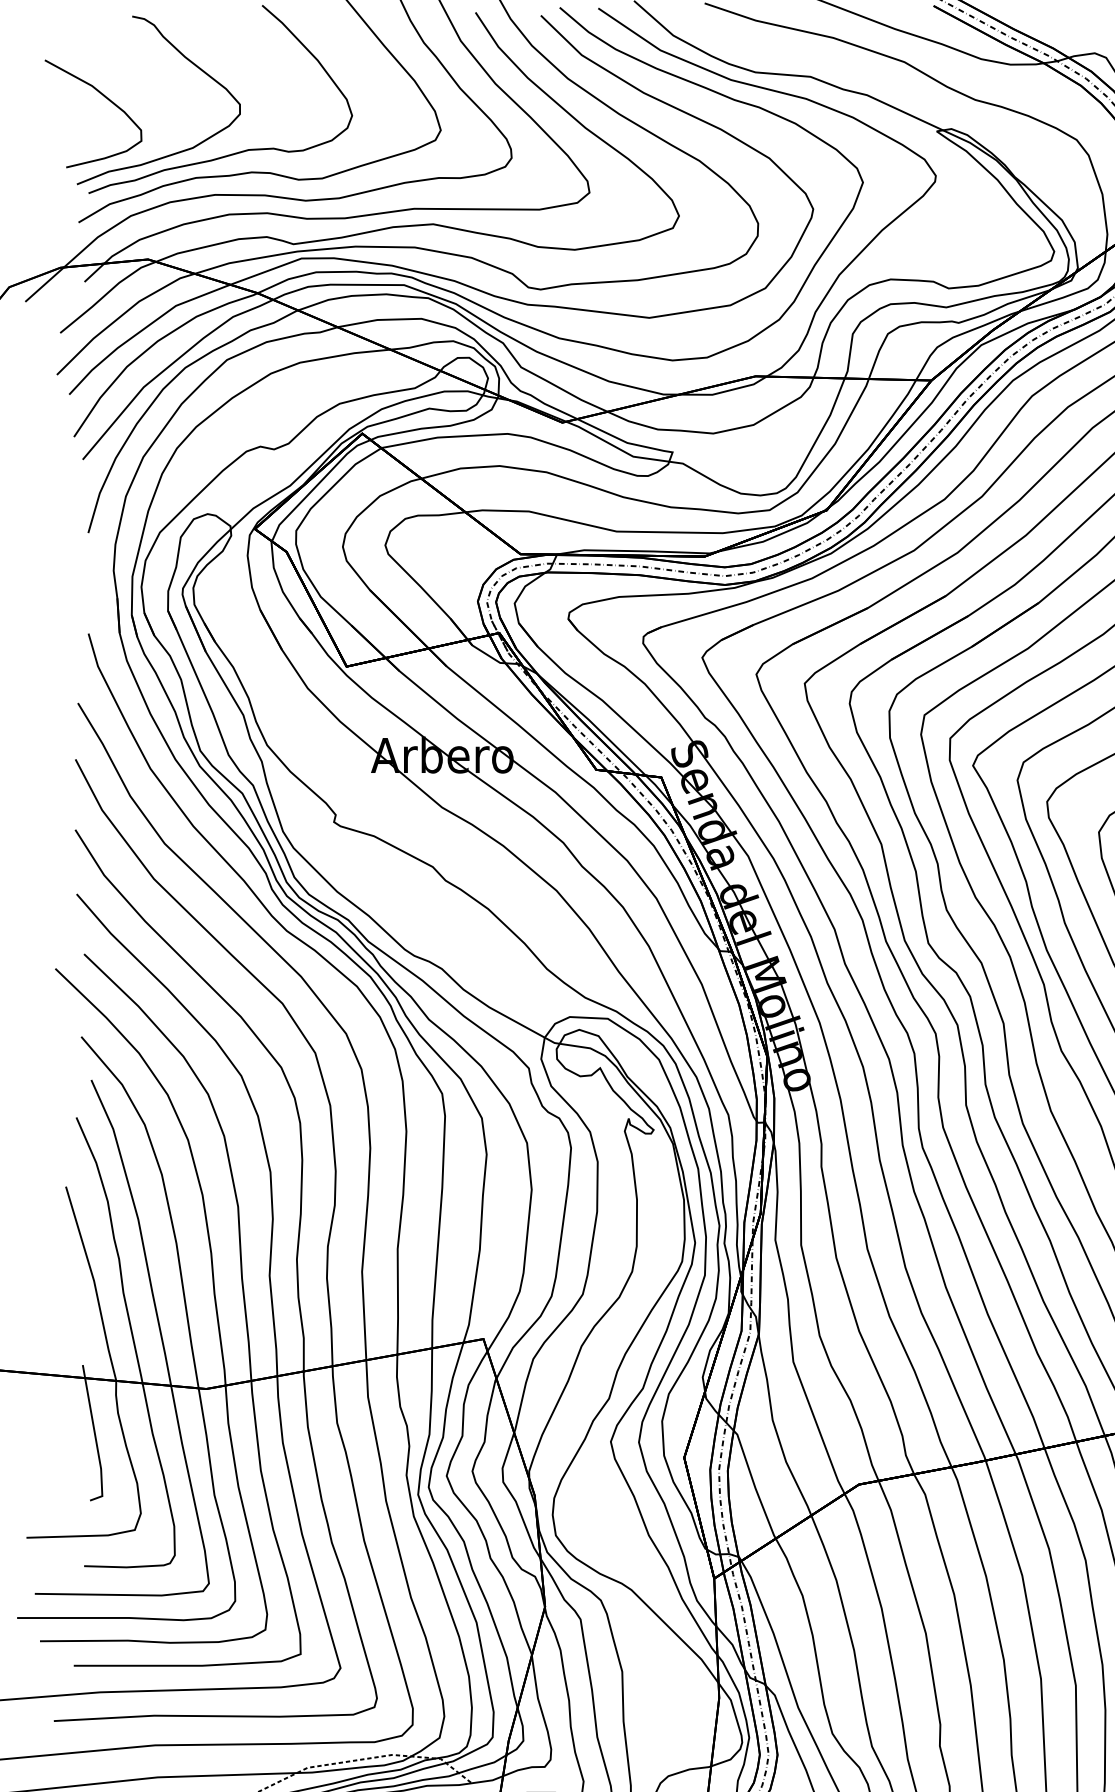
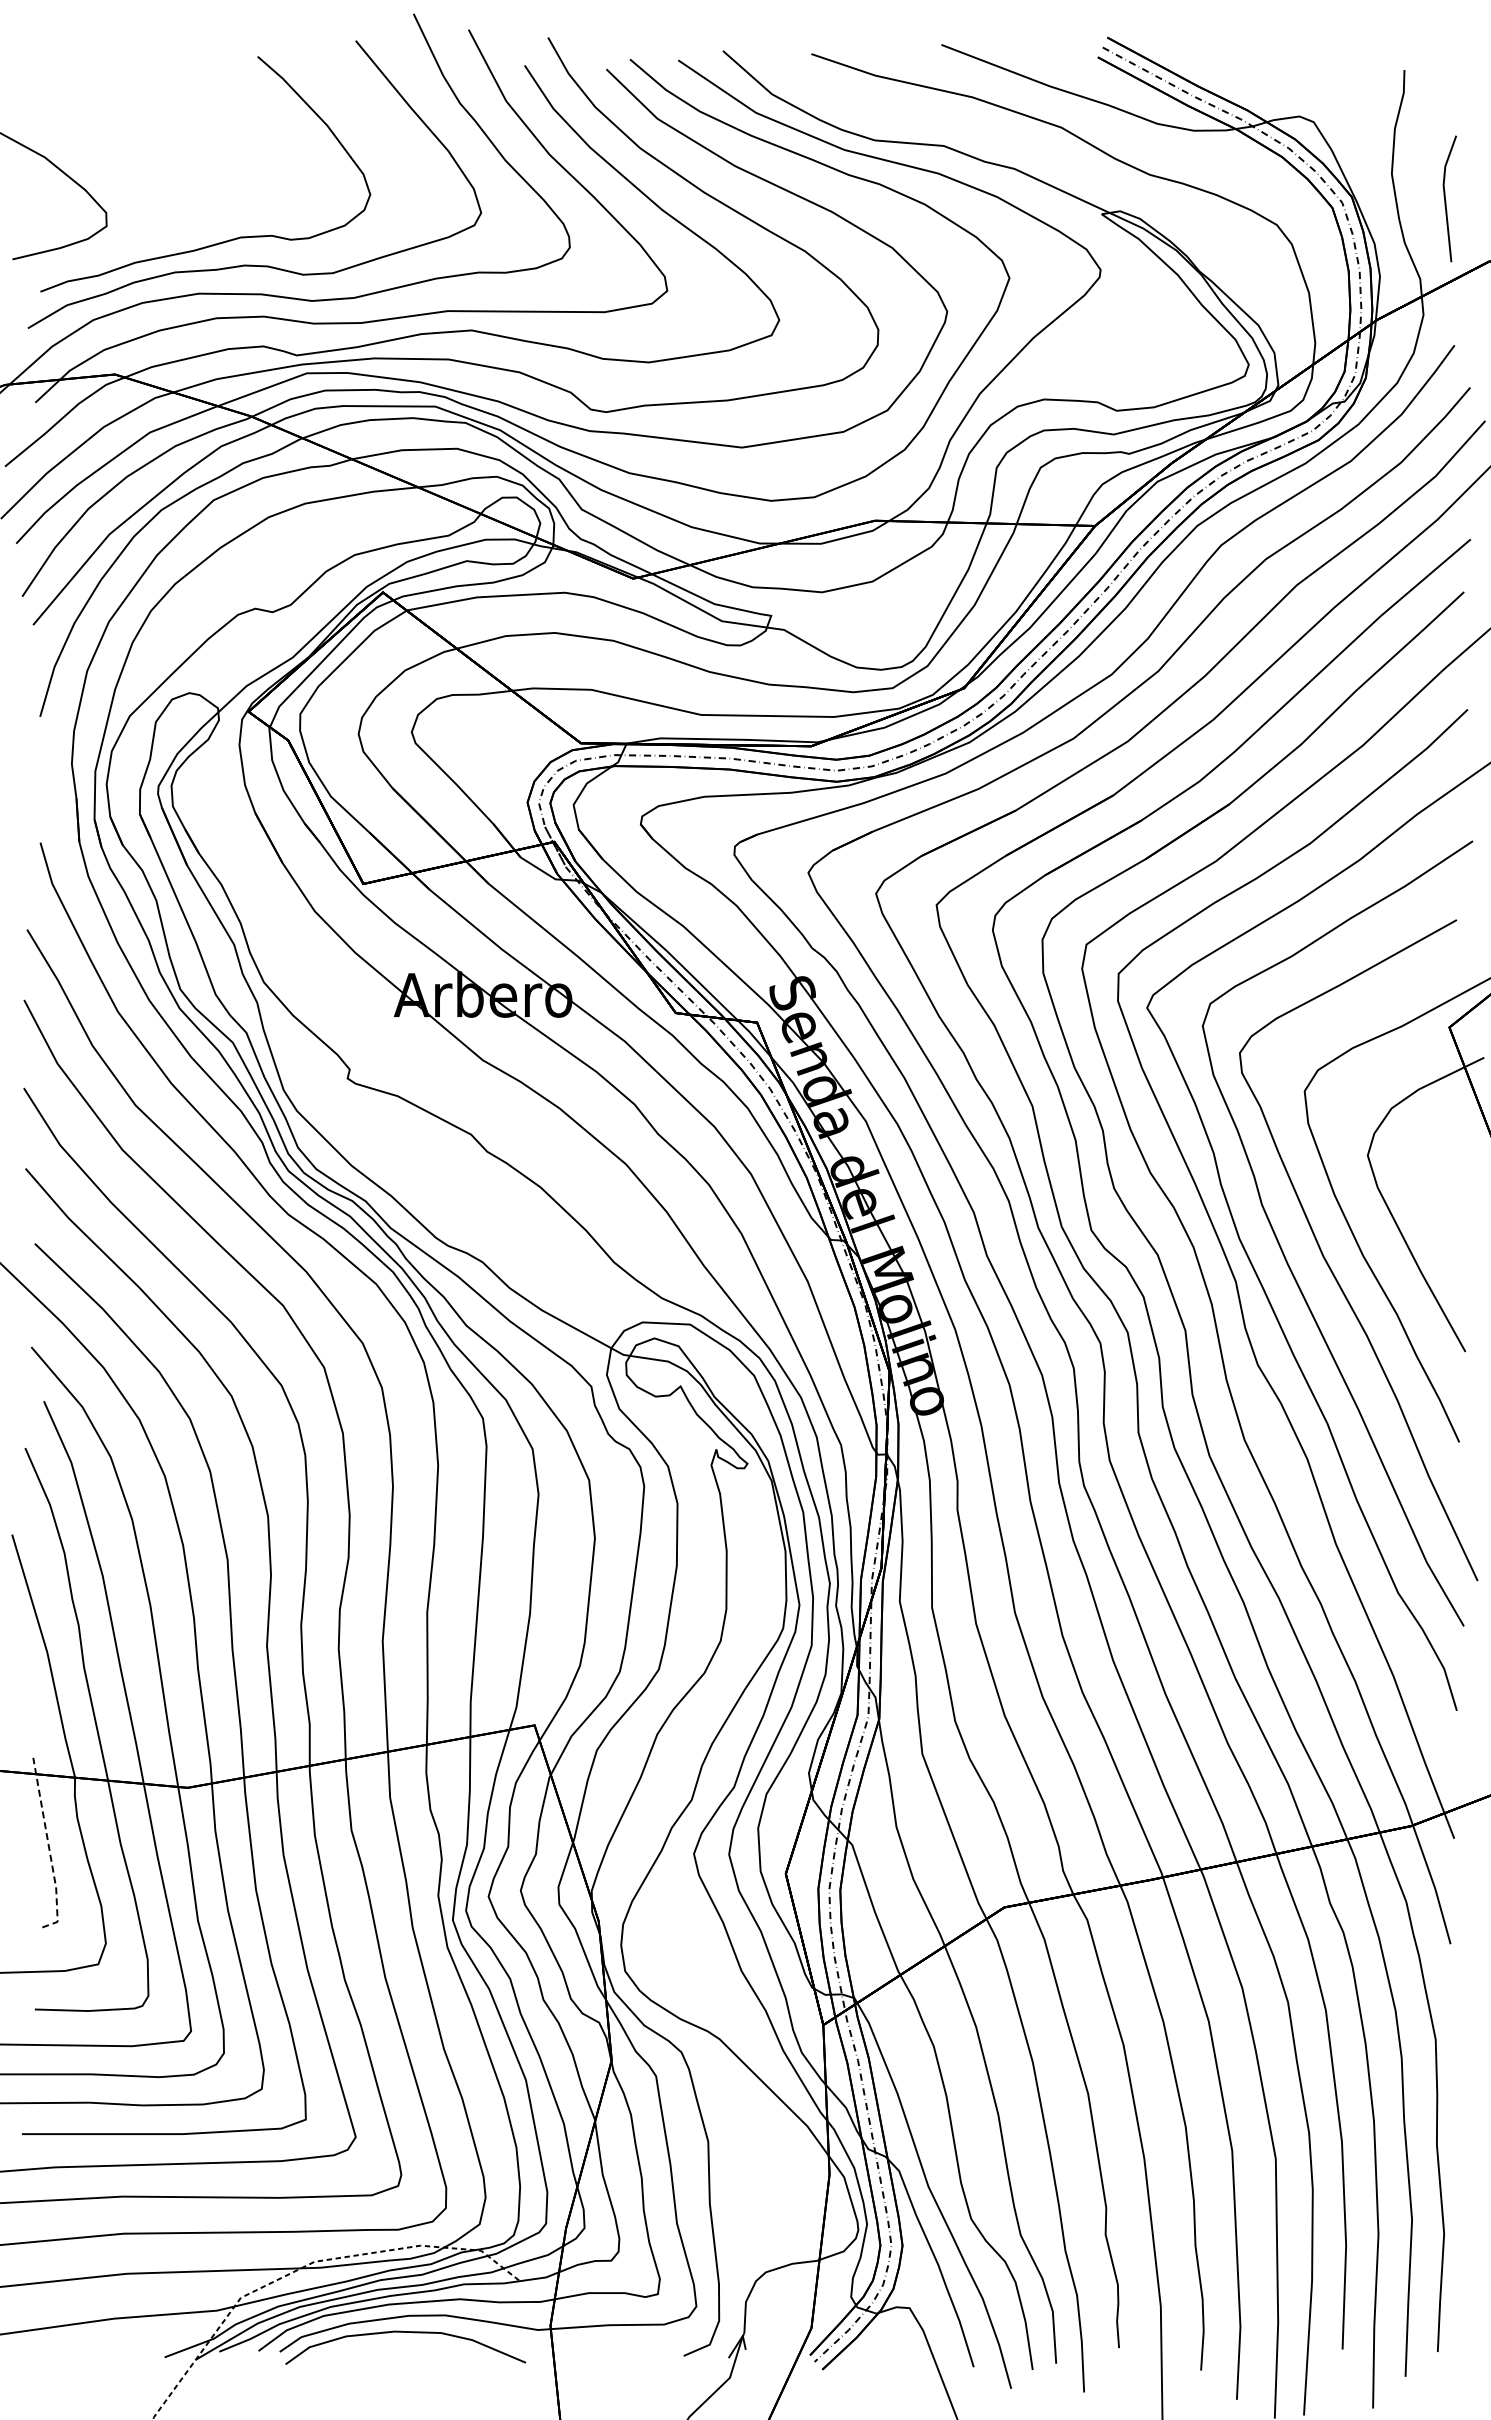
curve: (190, 62) -> (168, 128), removed
line: (95, 1437) -> (49, 1848), solid -> dashed

